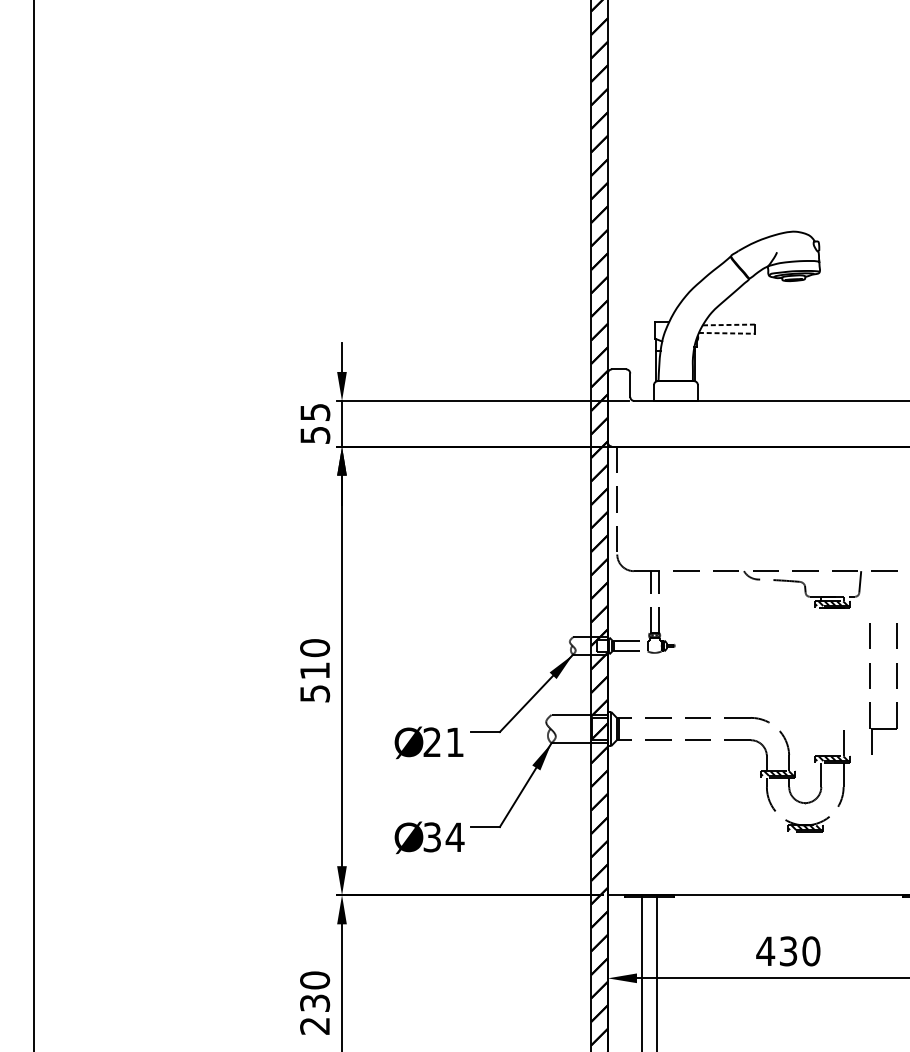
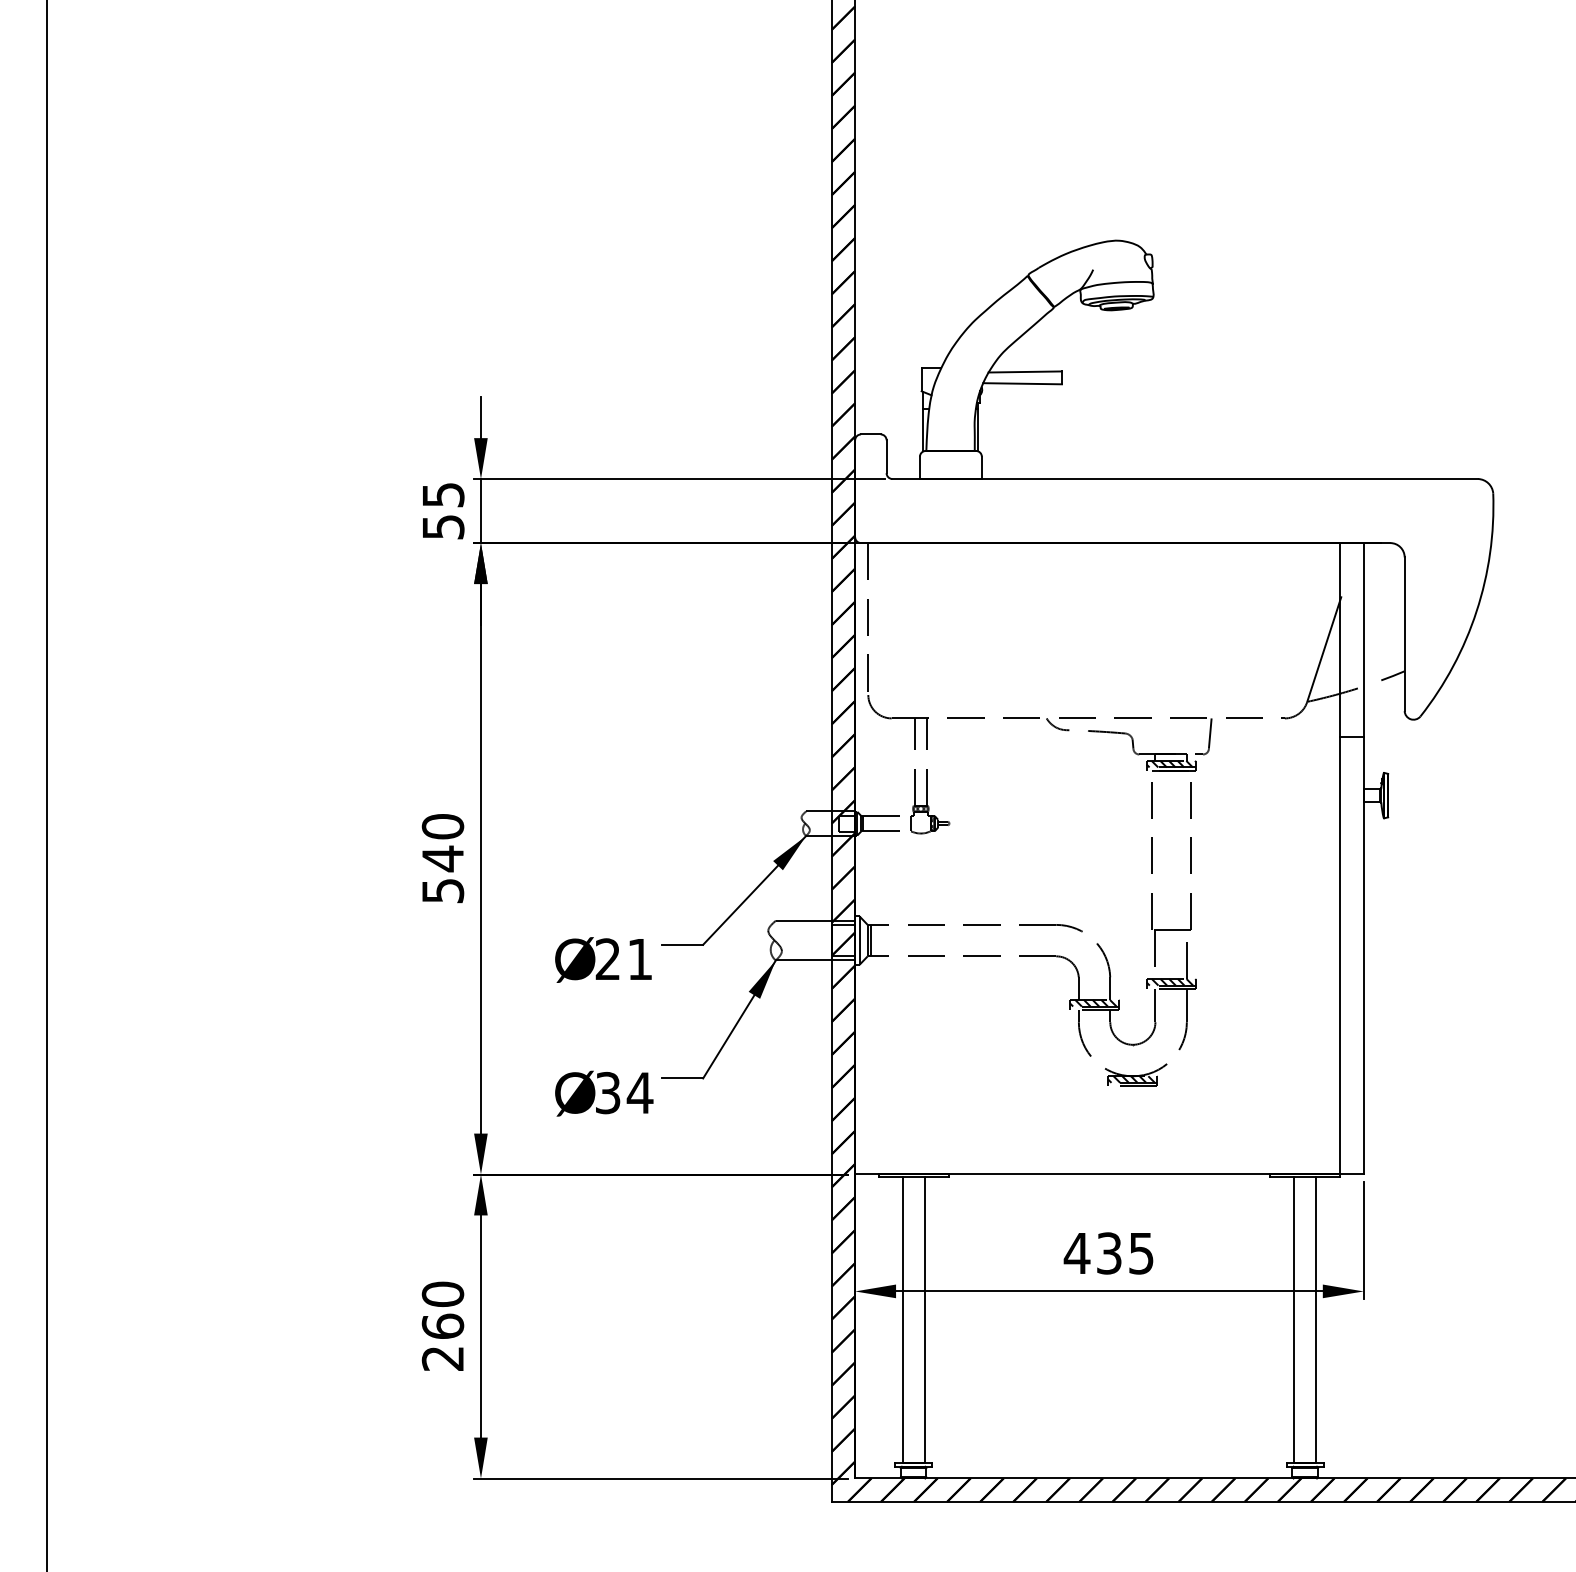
line: (728, 324) -> (1025, 371), dashed -> solid
line: (727, 333) -> (1023, 383), dashed -> solid
text: (314, 670) -> (442, 858), 510 -> 540
part: (870, 688) -> (1152, 873), moved
text: (811, 951) -> (1141, 1253), 430 -> 435
text: (314, 1002) -> (442, 1325), 230 -> 260

